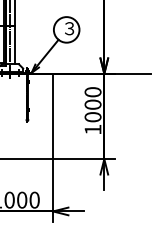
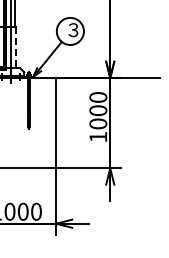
line: (14, 45) -> (15, 47), solid -> dashed

